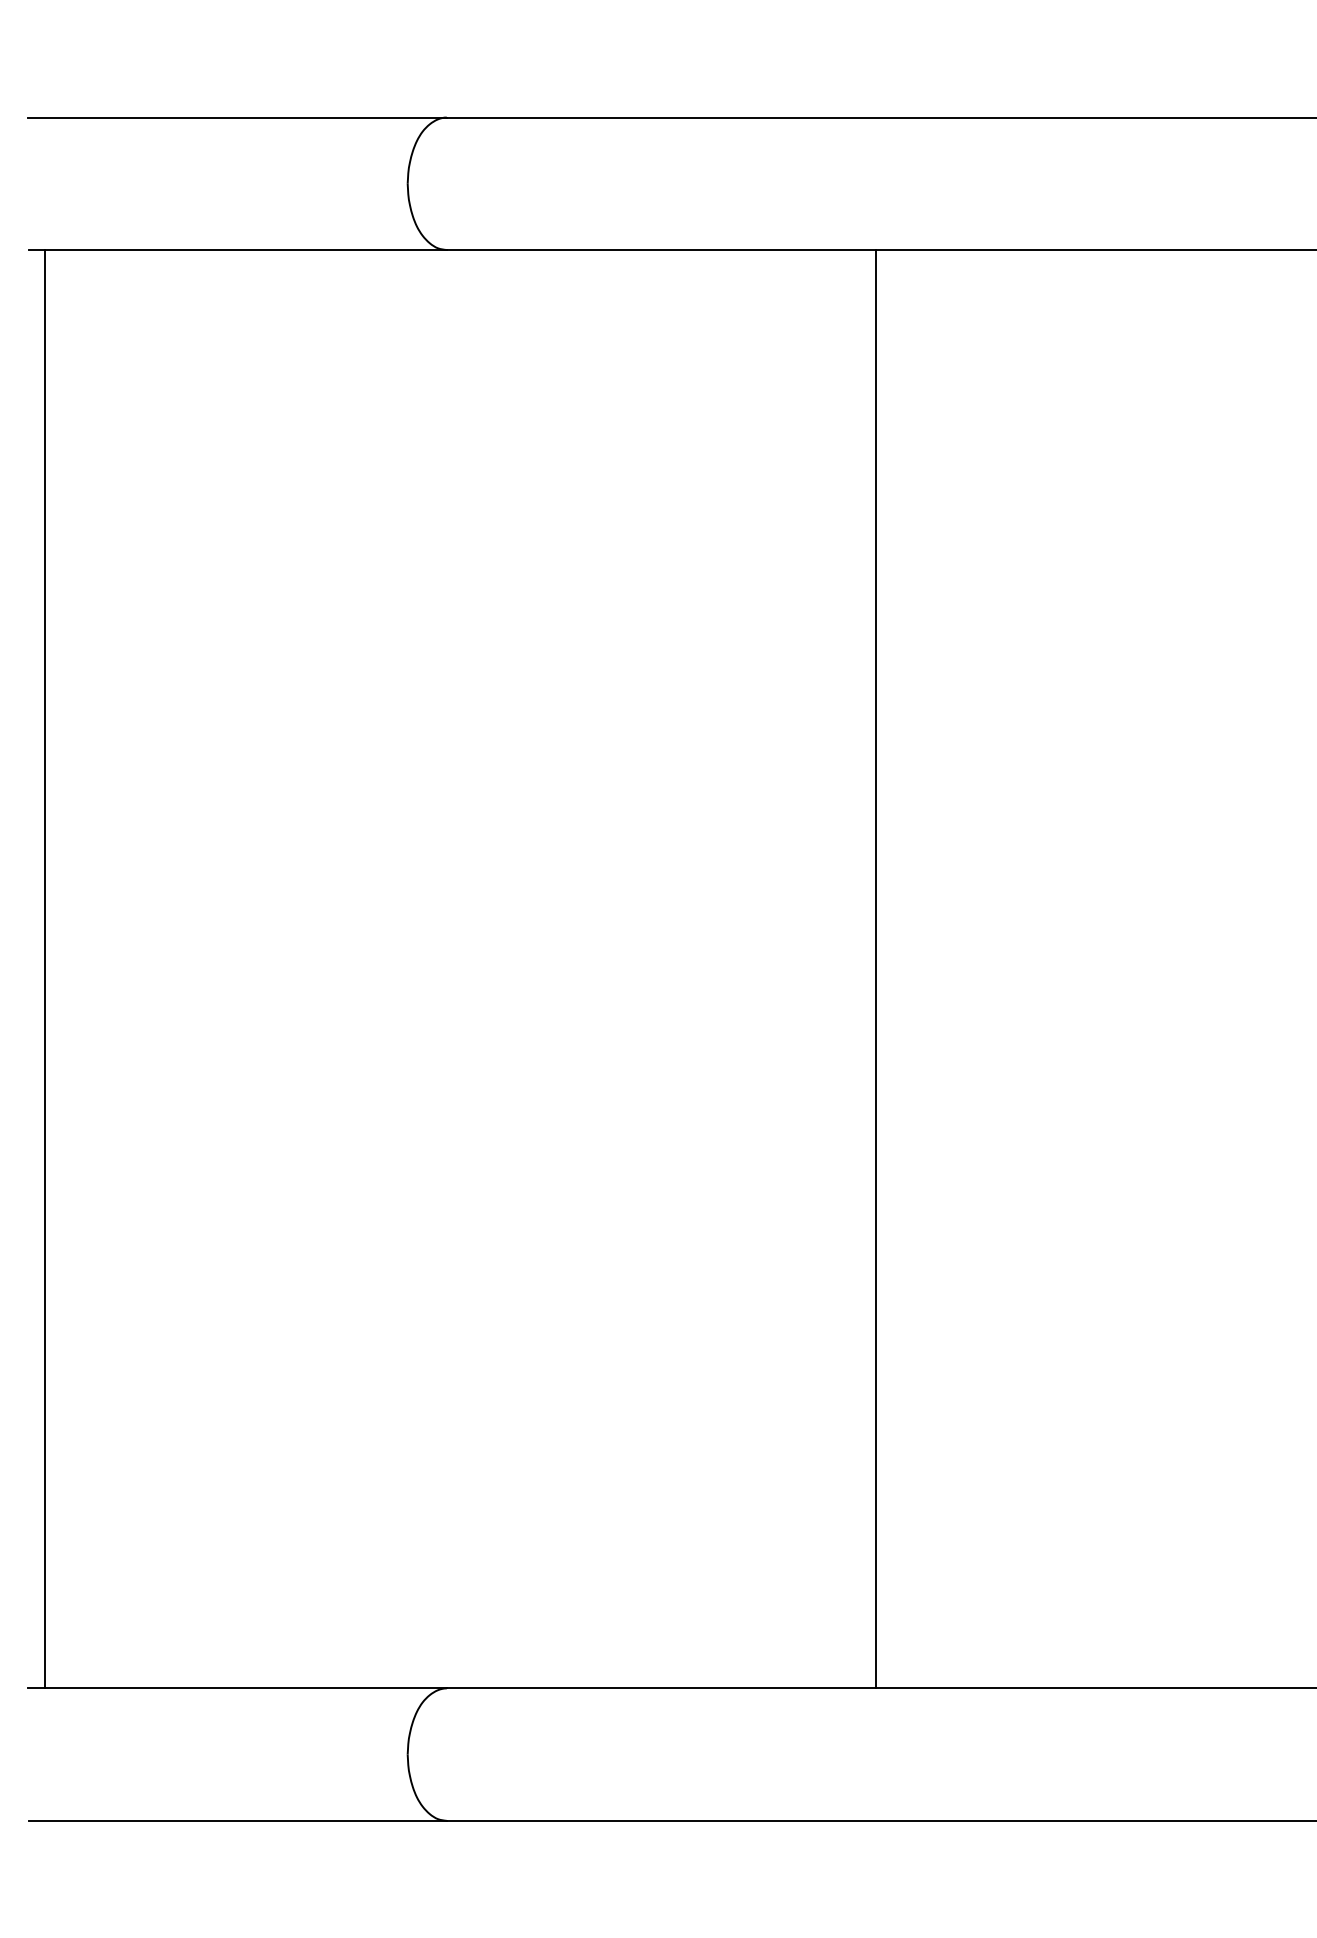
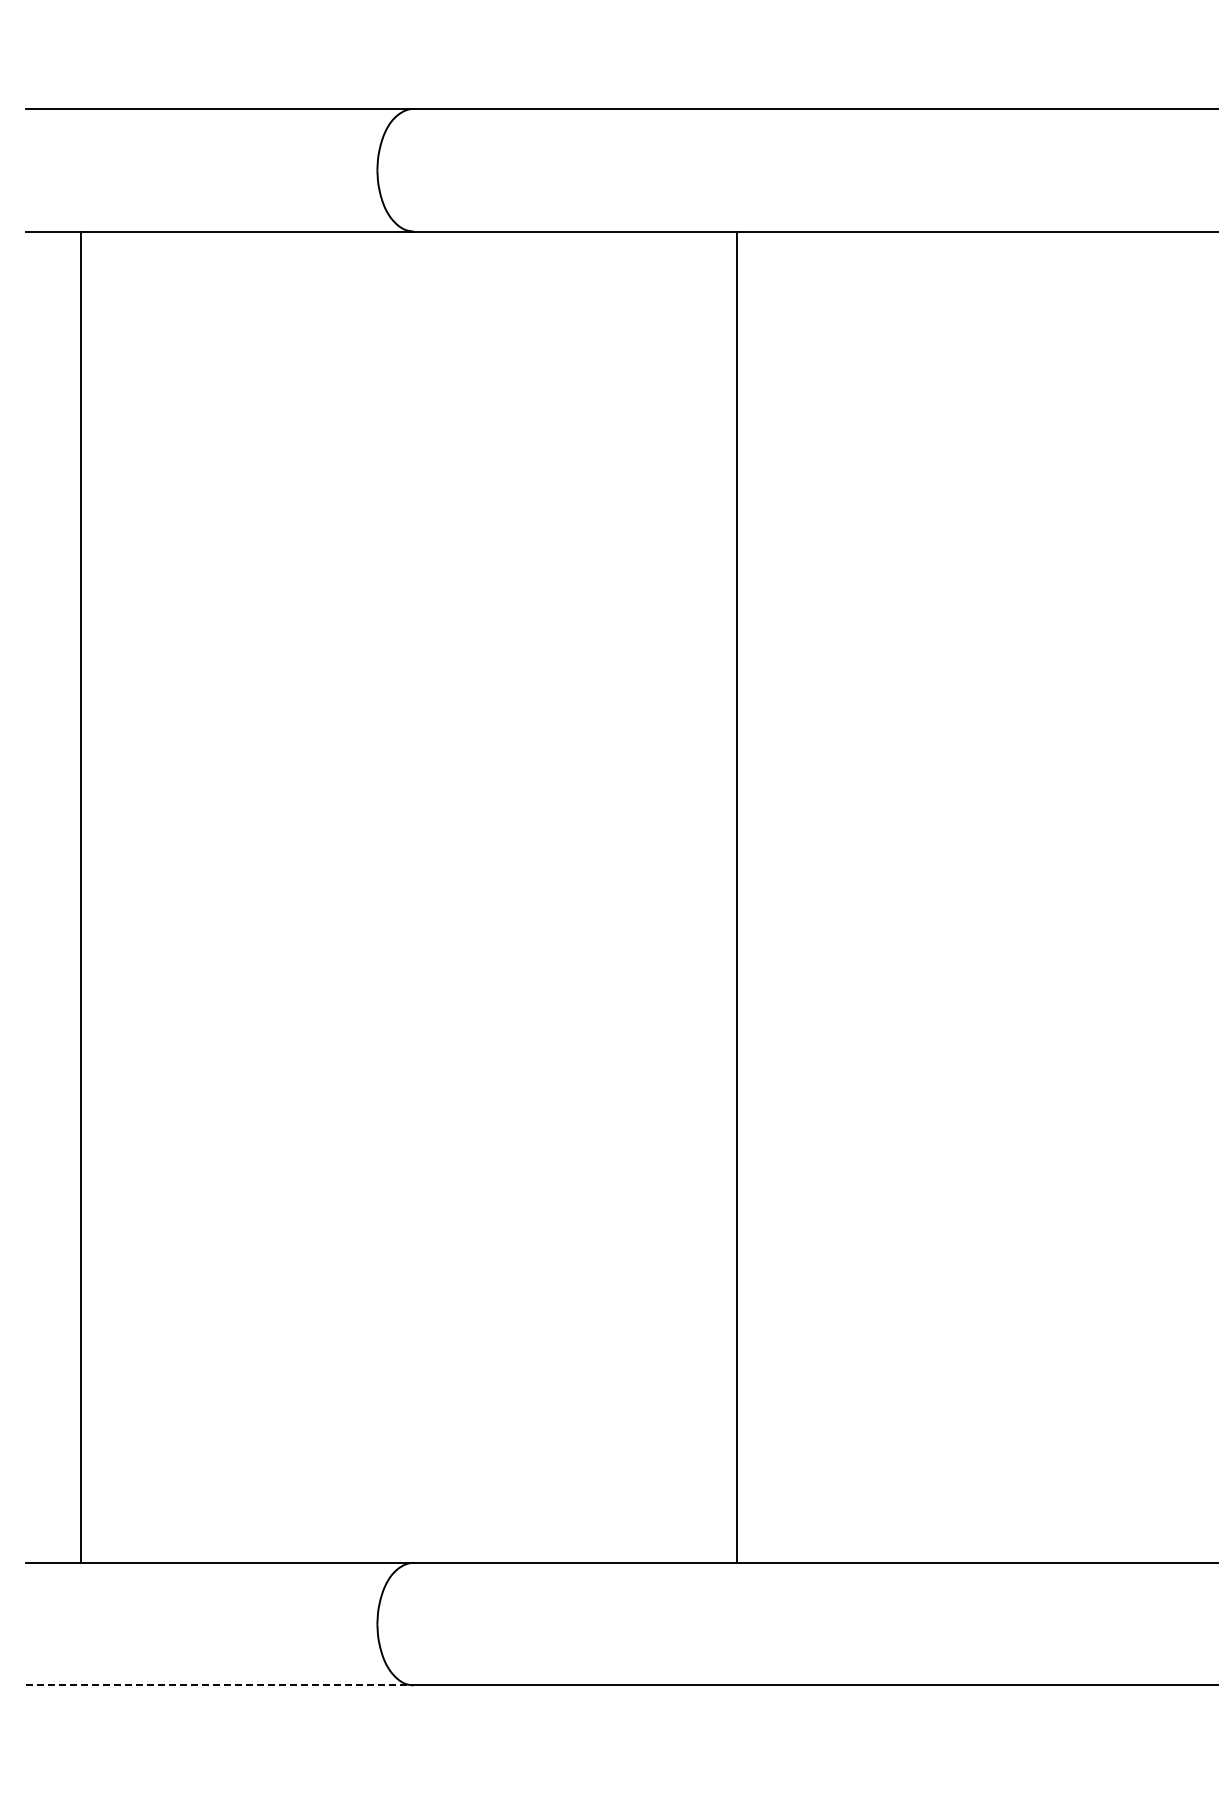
line: (44, 968) -> (80, 896), moved
line: (875, 968) -> (736, 896), moved
line: (237, 1820) -> (219, 1685), solid -> dashed

